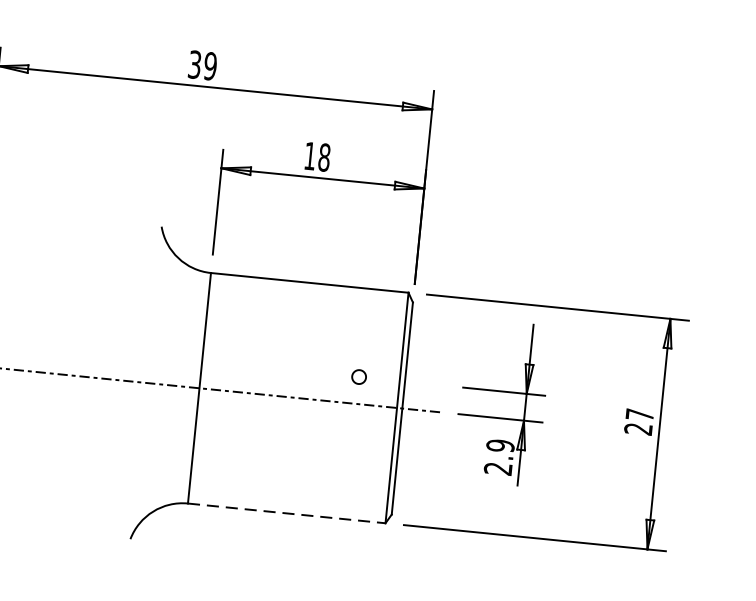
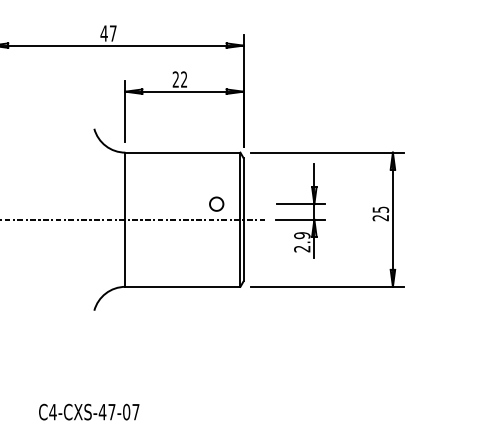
text: (202, 65) -> (108, 33), 39 -> 47
text: (316, 156) -> (179, 79), 18 -> 22
part: (358, 375) -> (216, 203), size x1.67
text: (641, 414) -> (381, 209), 27 -> 25
line: (287, 512) -> (183, 286), dashed -> solid

